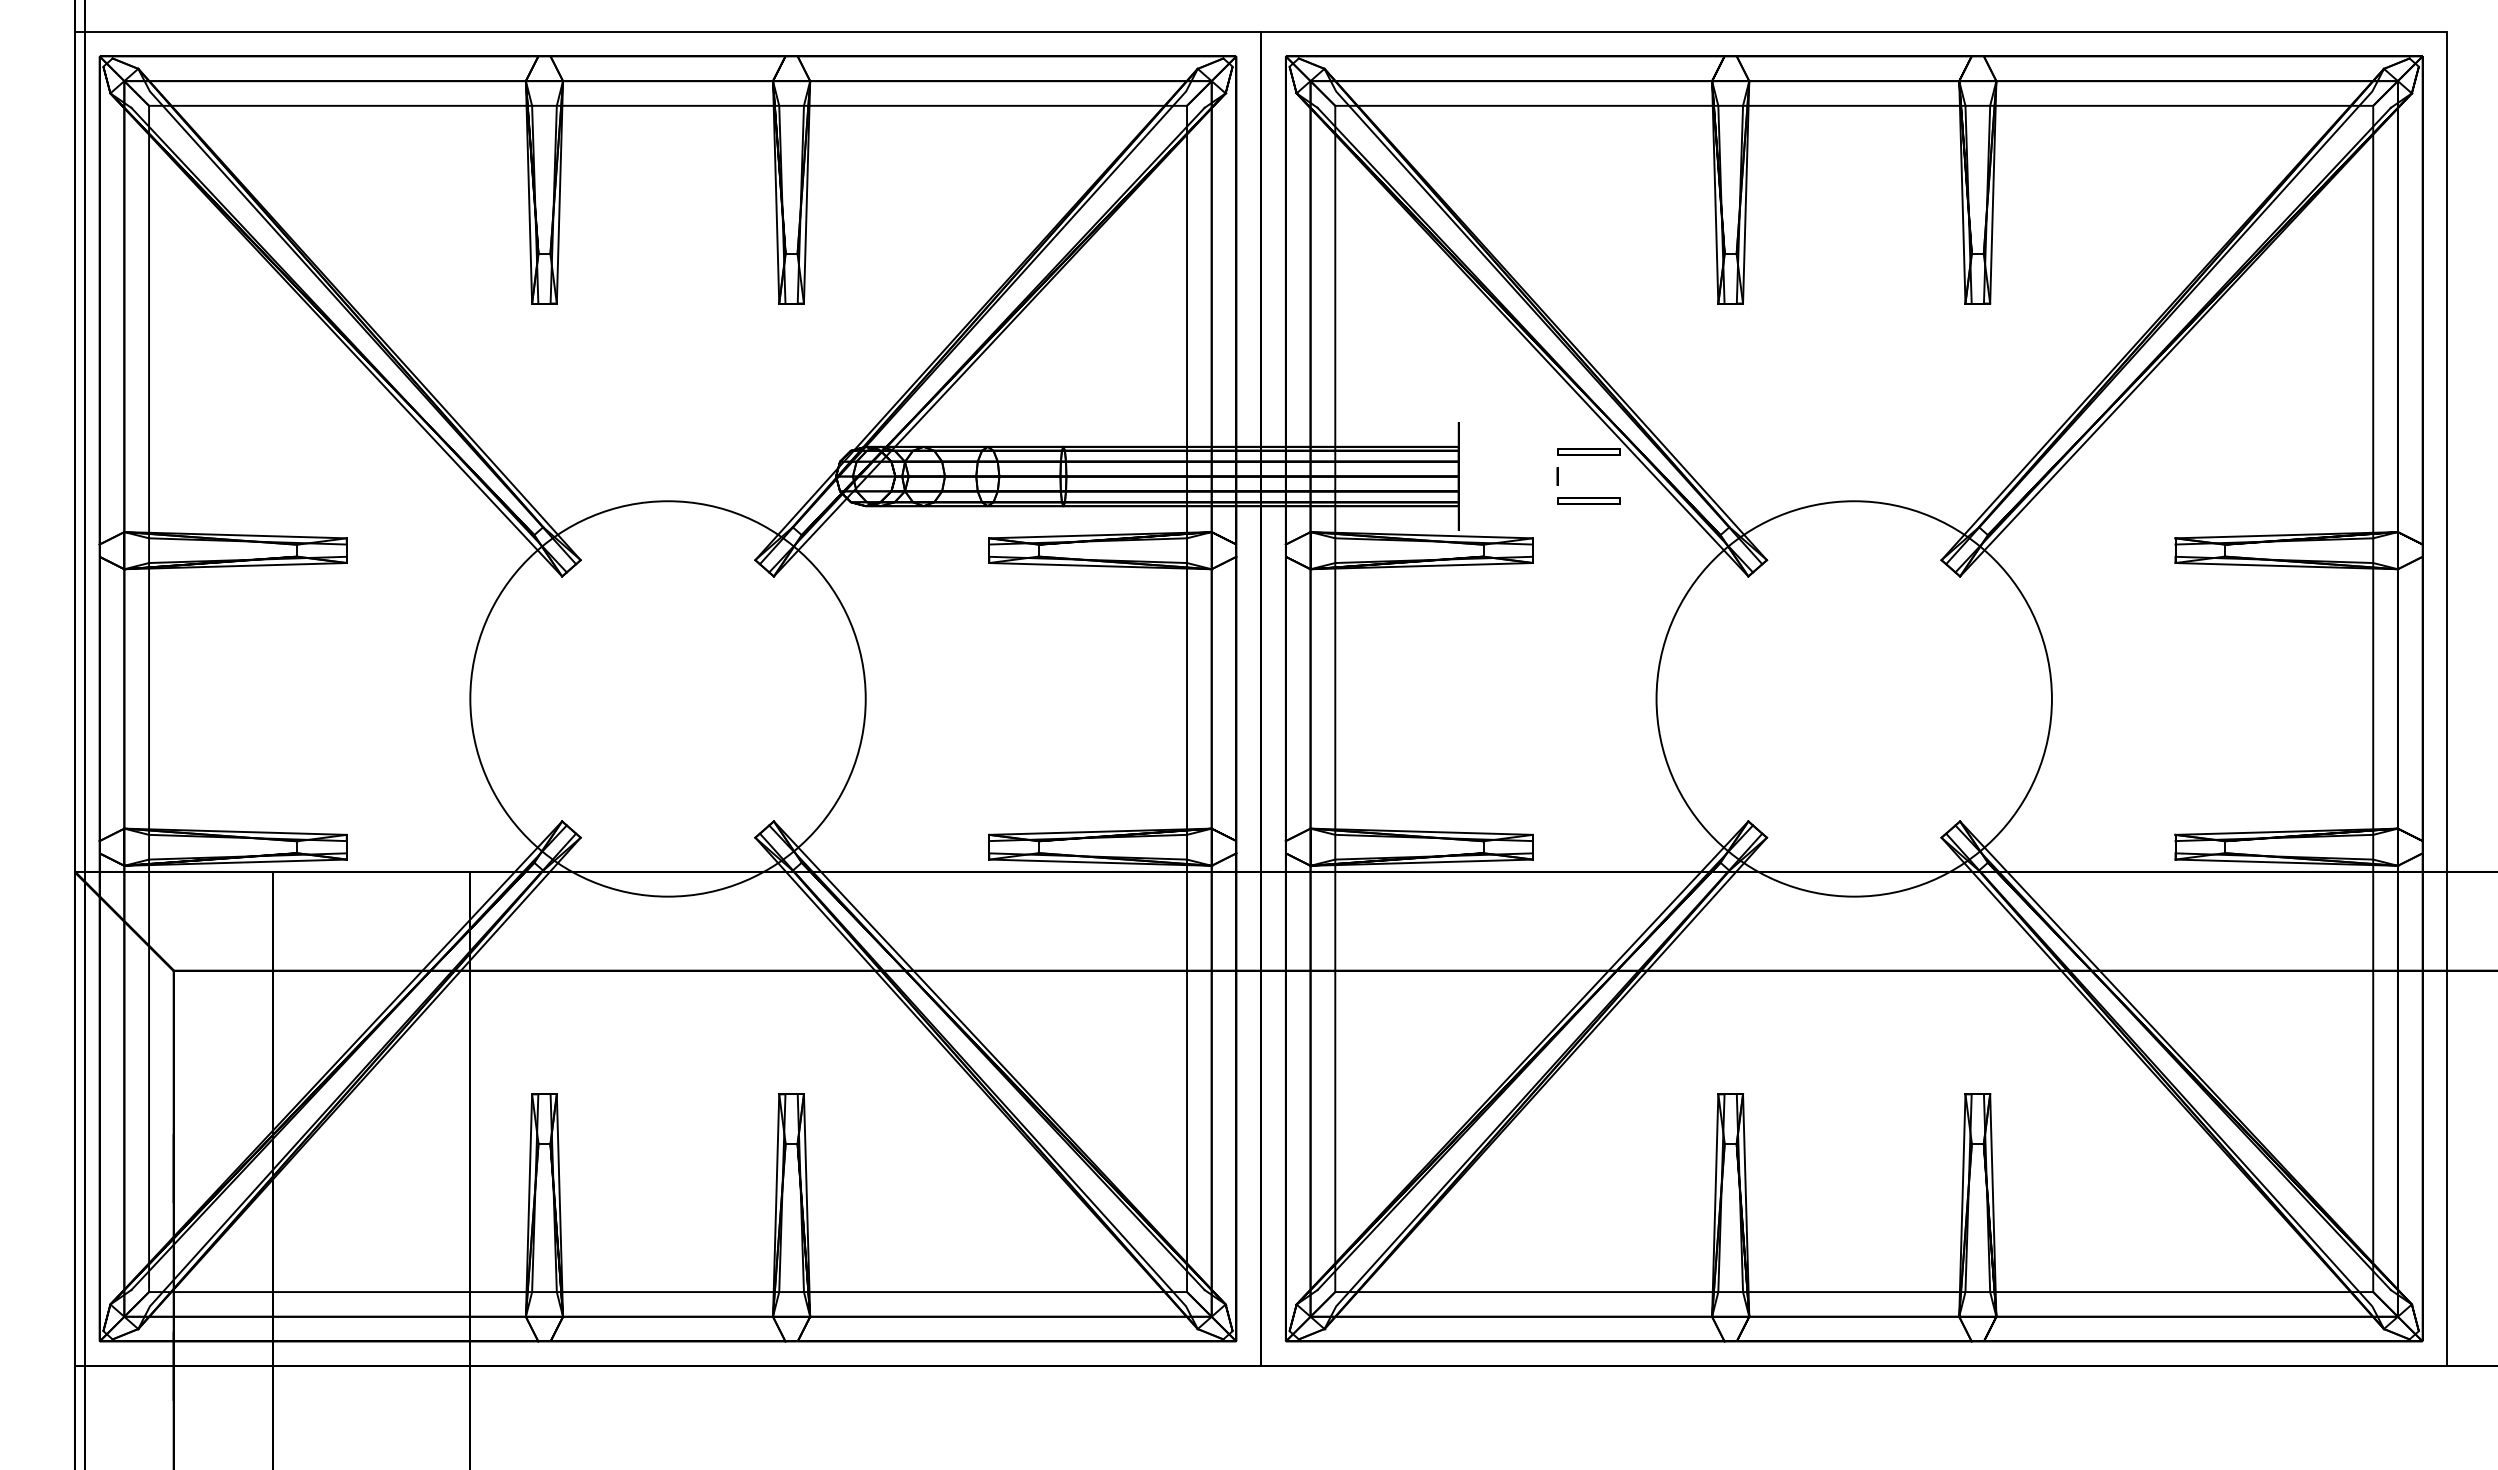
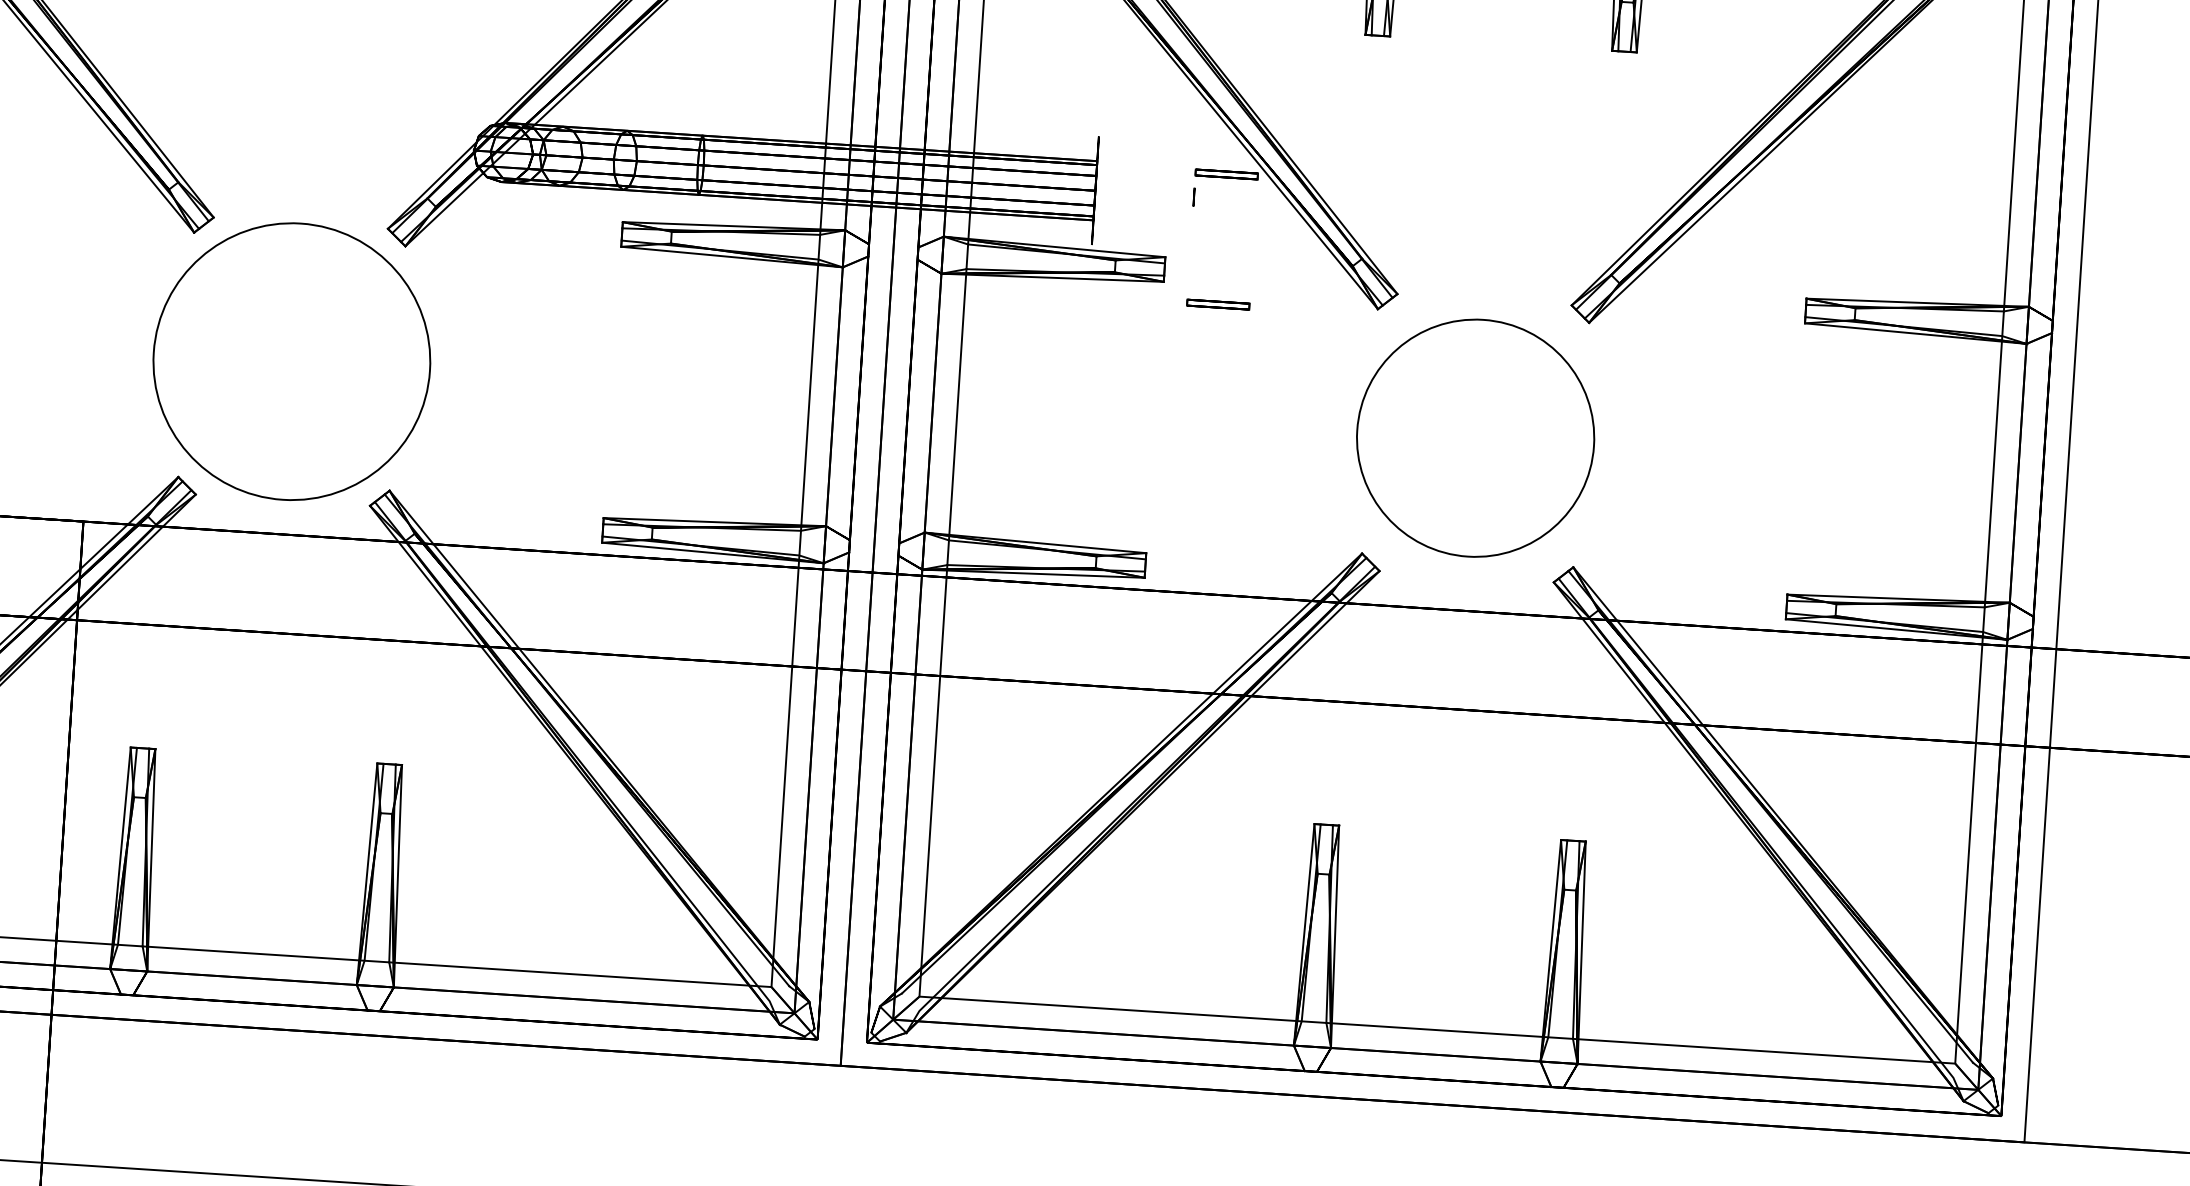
part: (1588, 500) -> (1218, 303), moved
circle: (667, 698) -> (291, 361), size x0.7
circle: (1853, 698) -> (1474, 437), size x0.6

